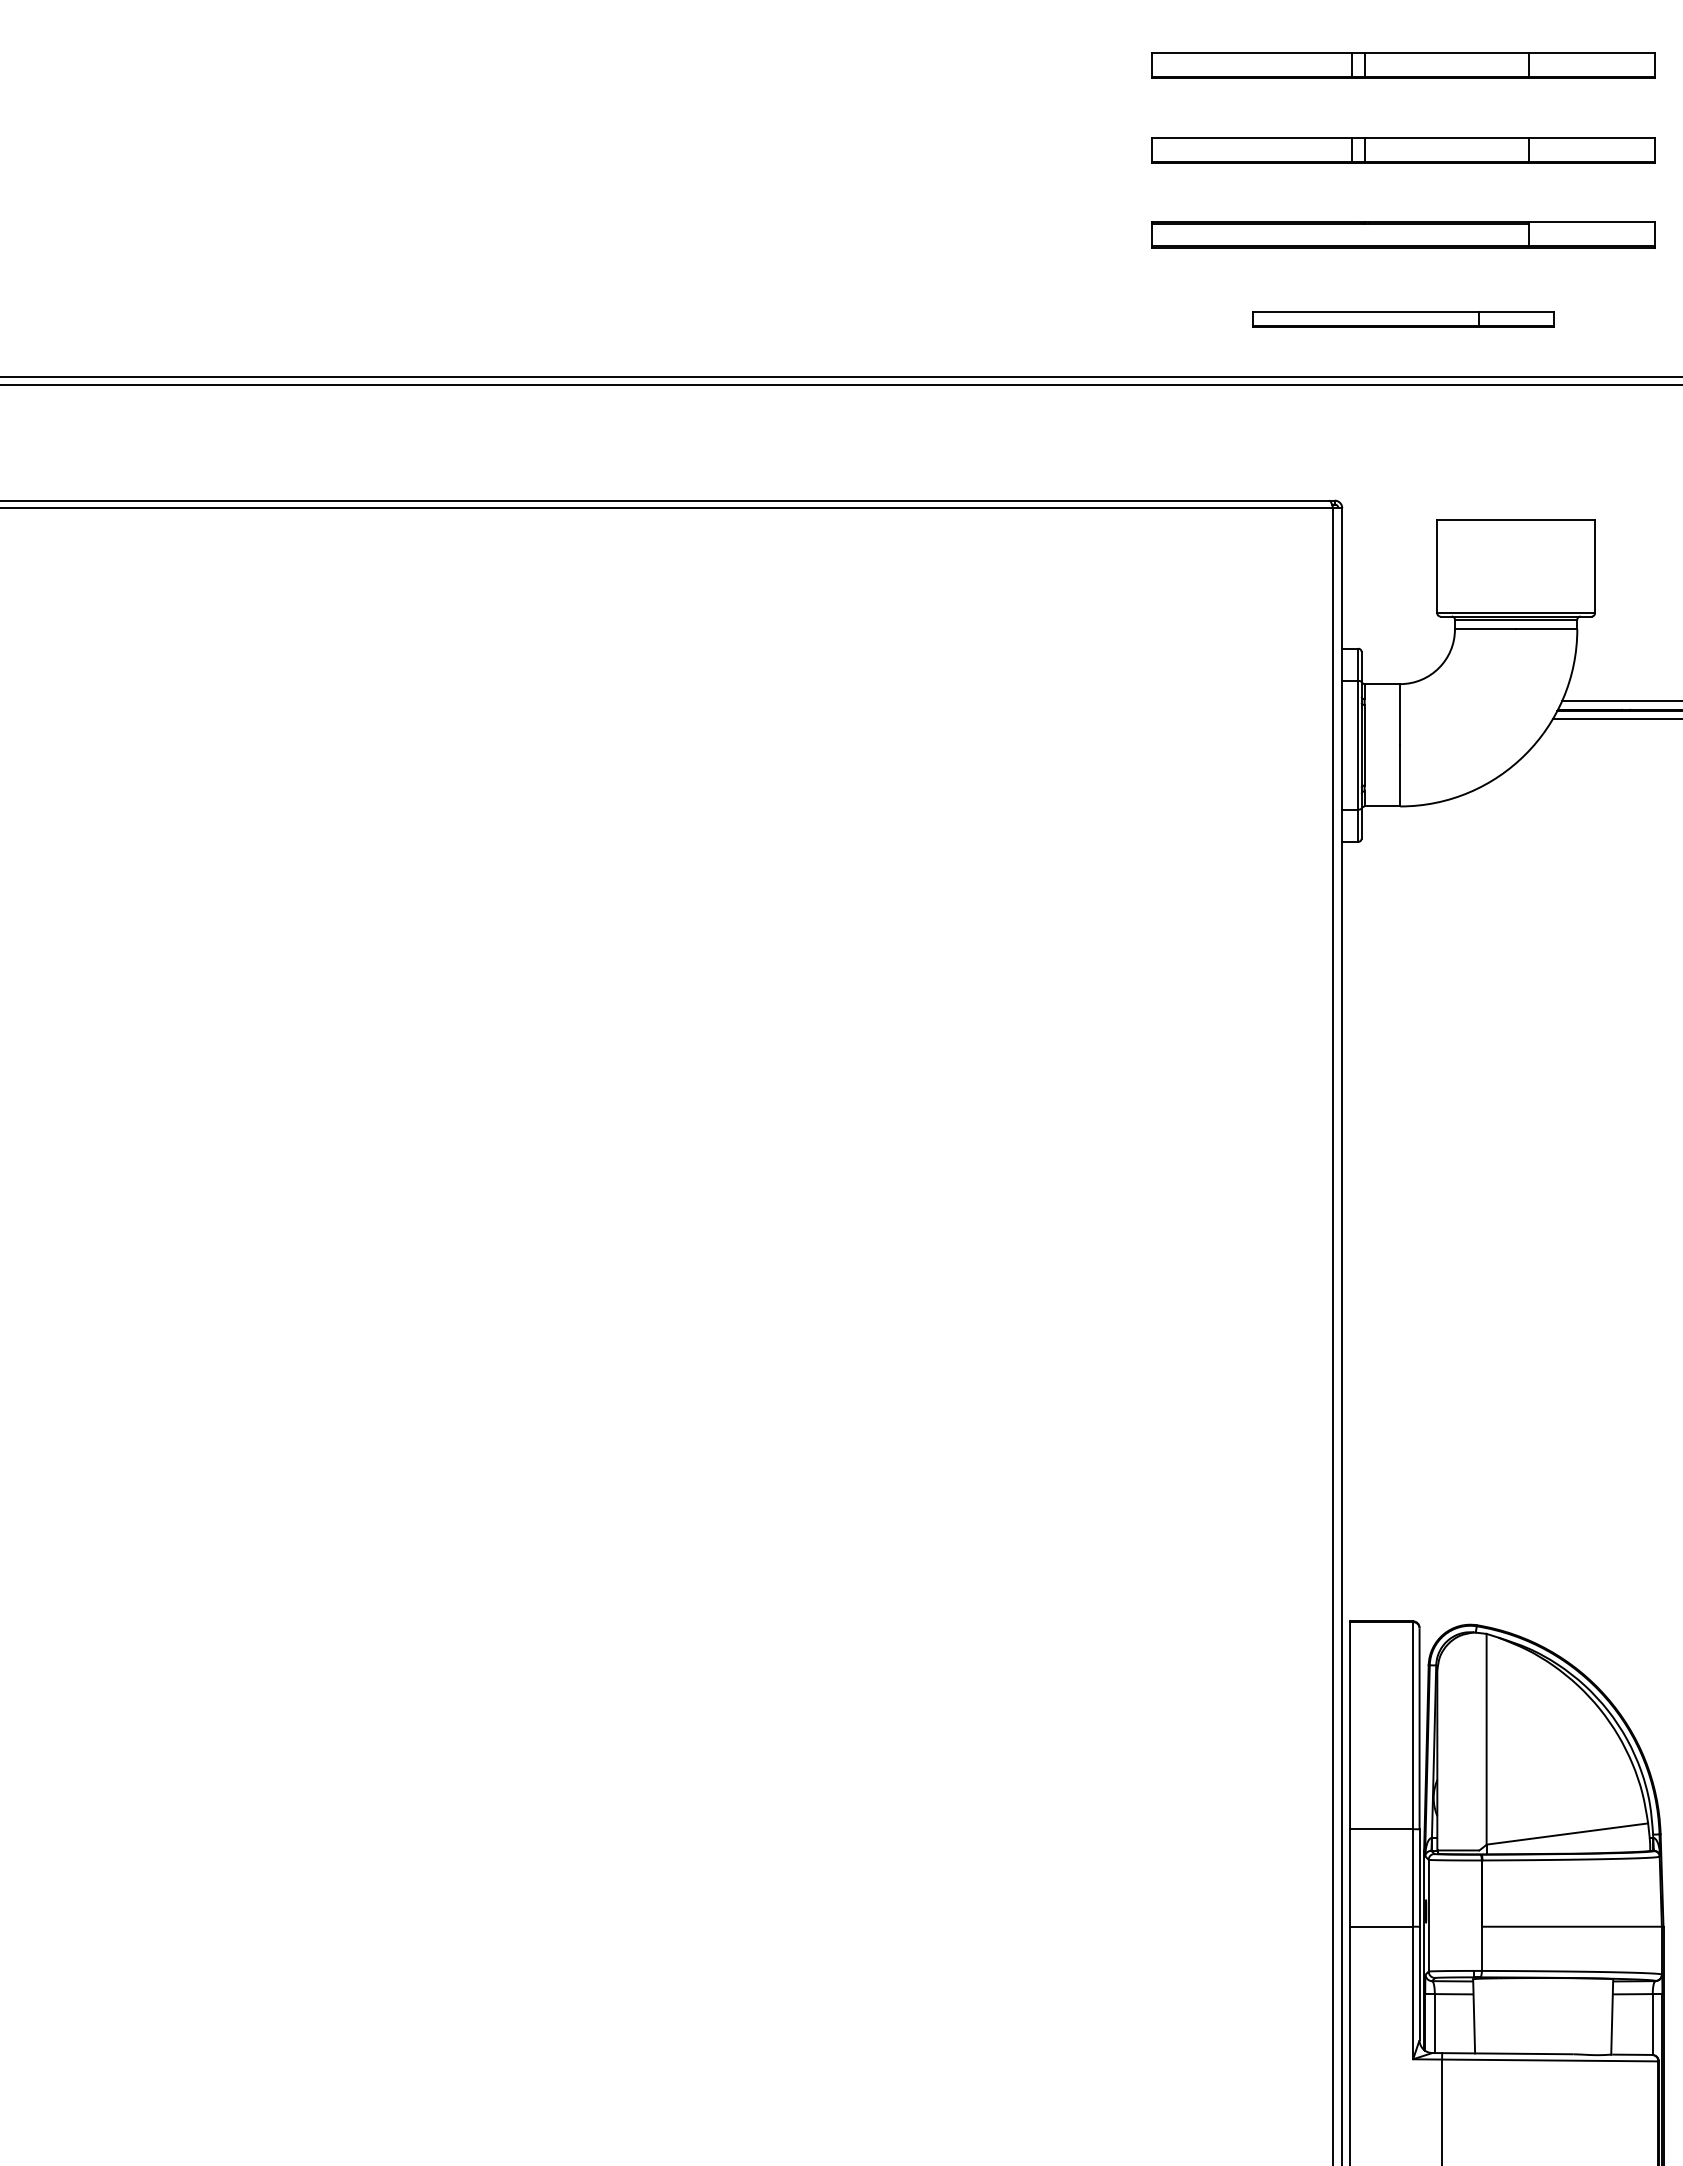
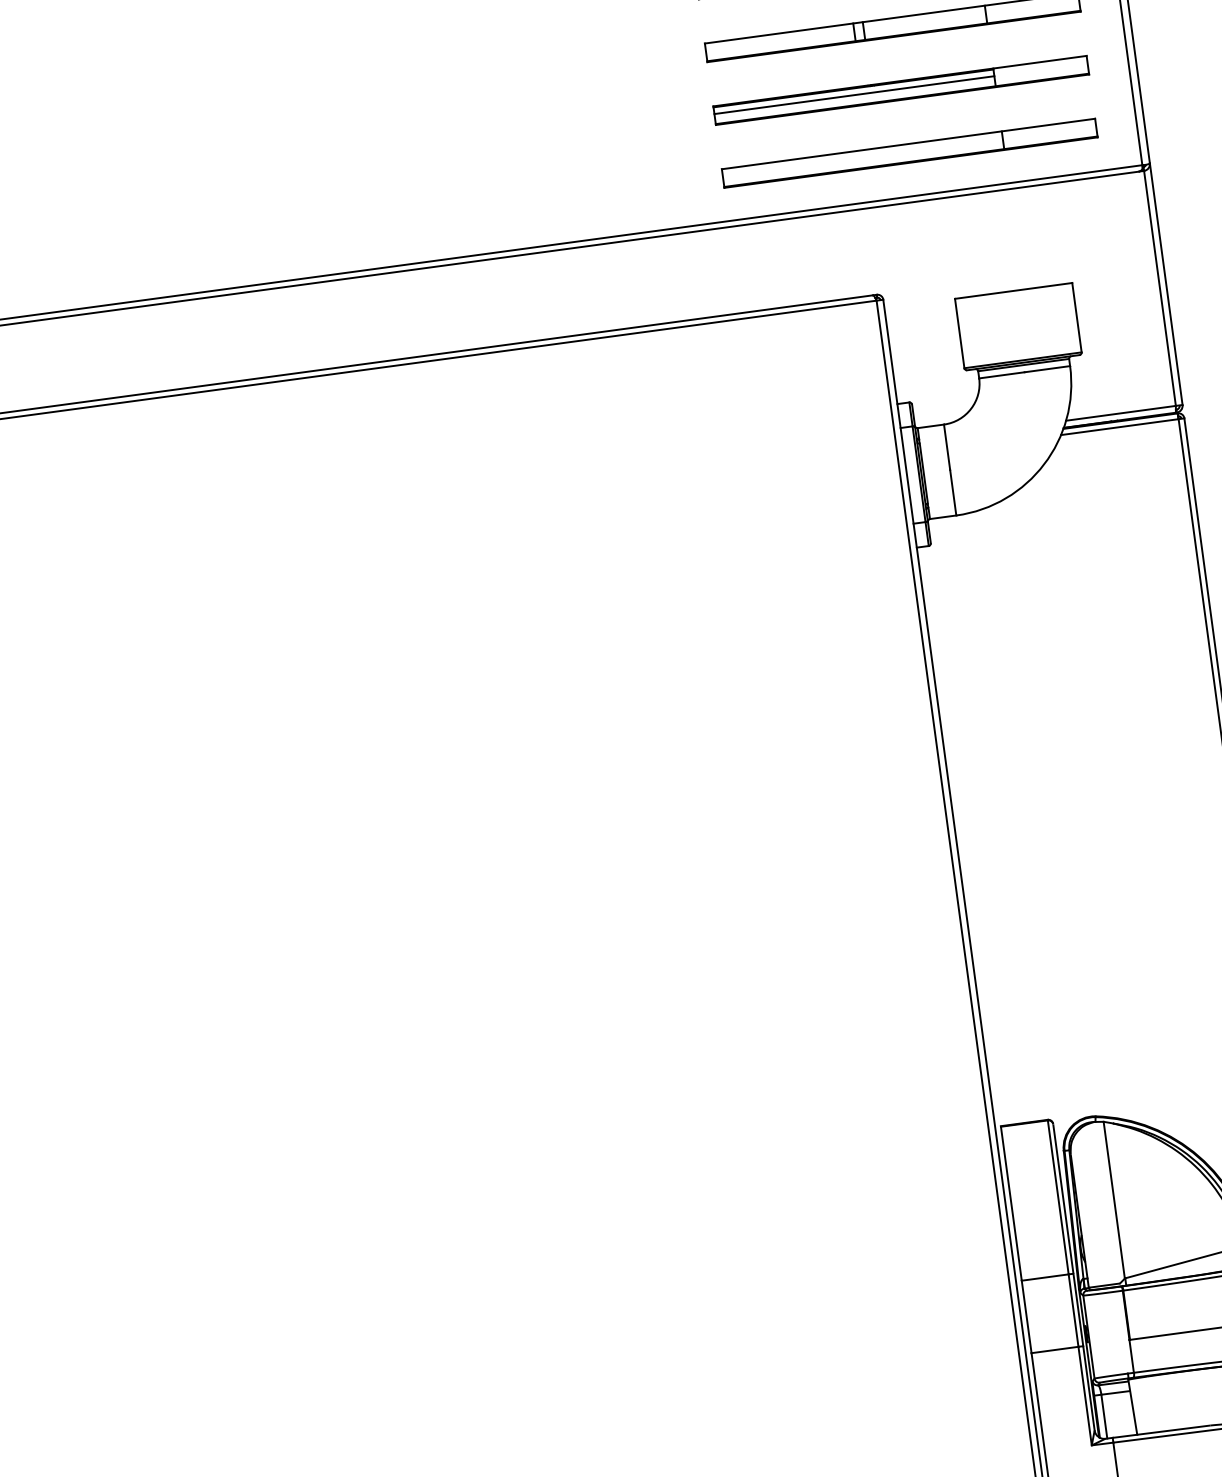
line: (1340, 232) -> (854, 94), added
part: (1403, 319) -> (909, 153), size x1.67

